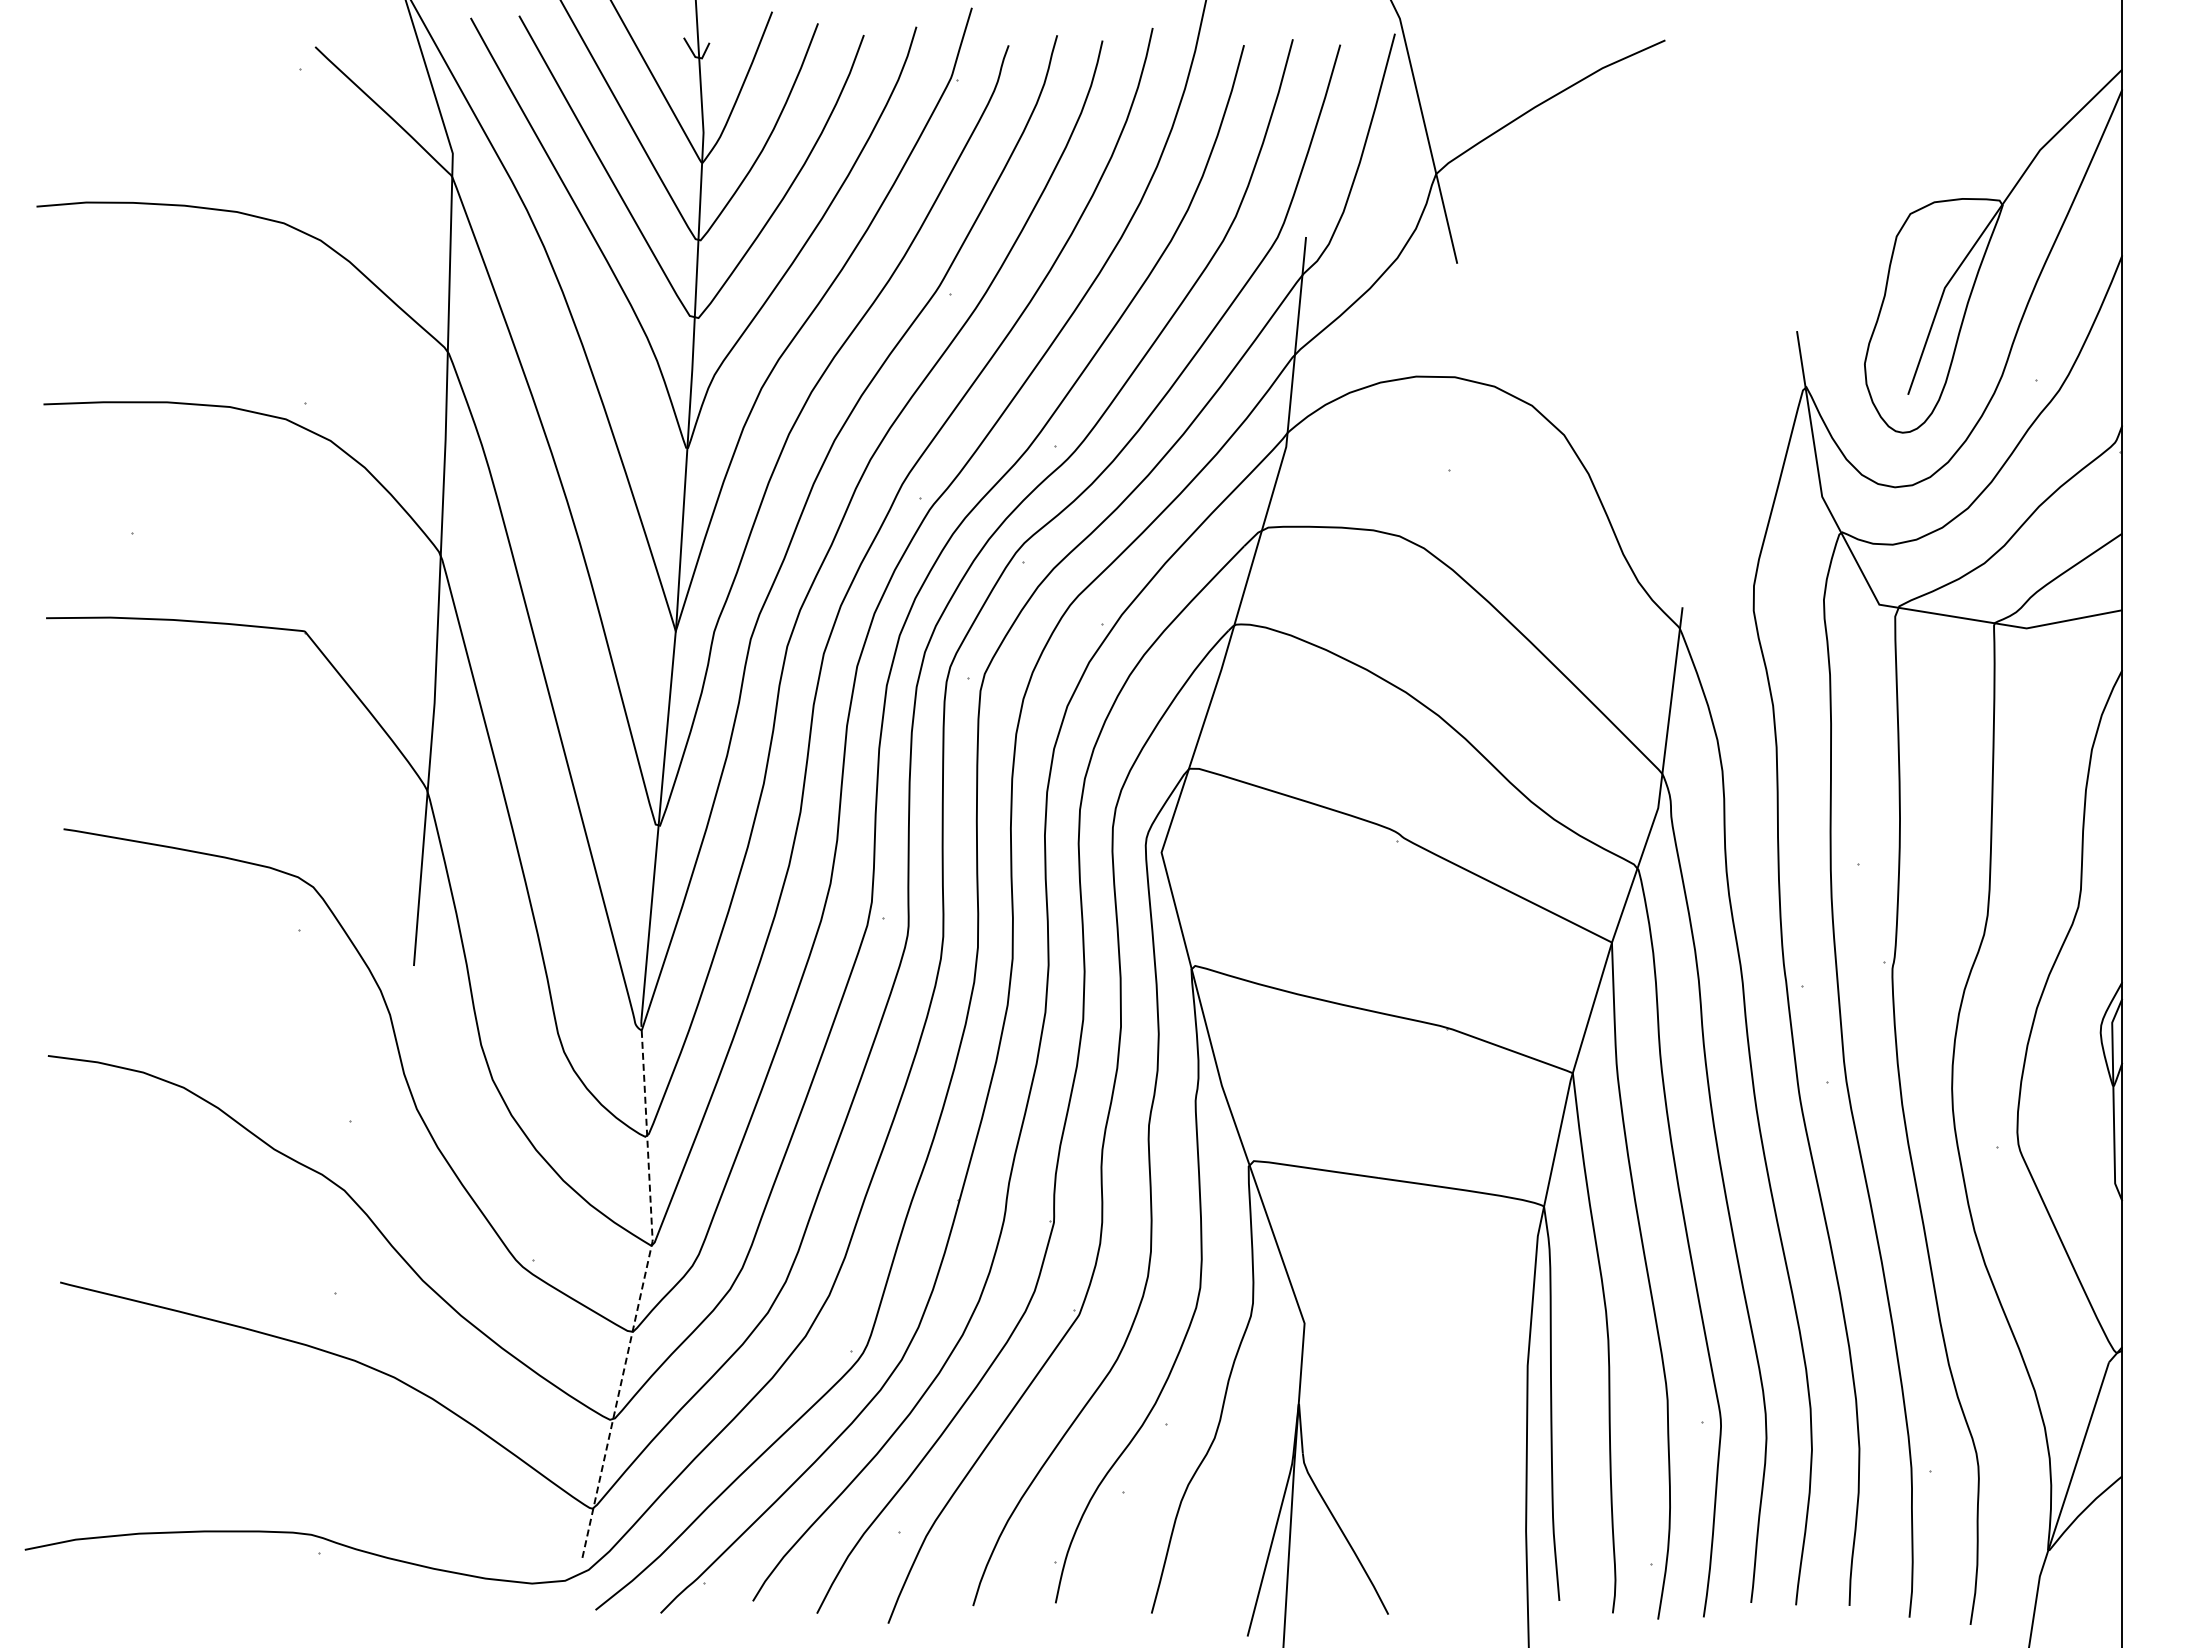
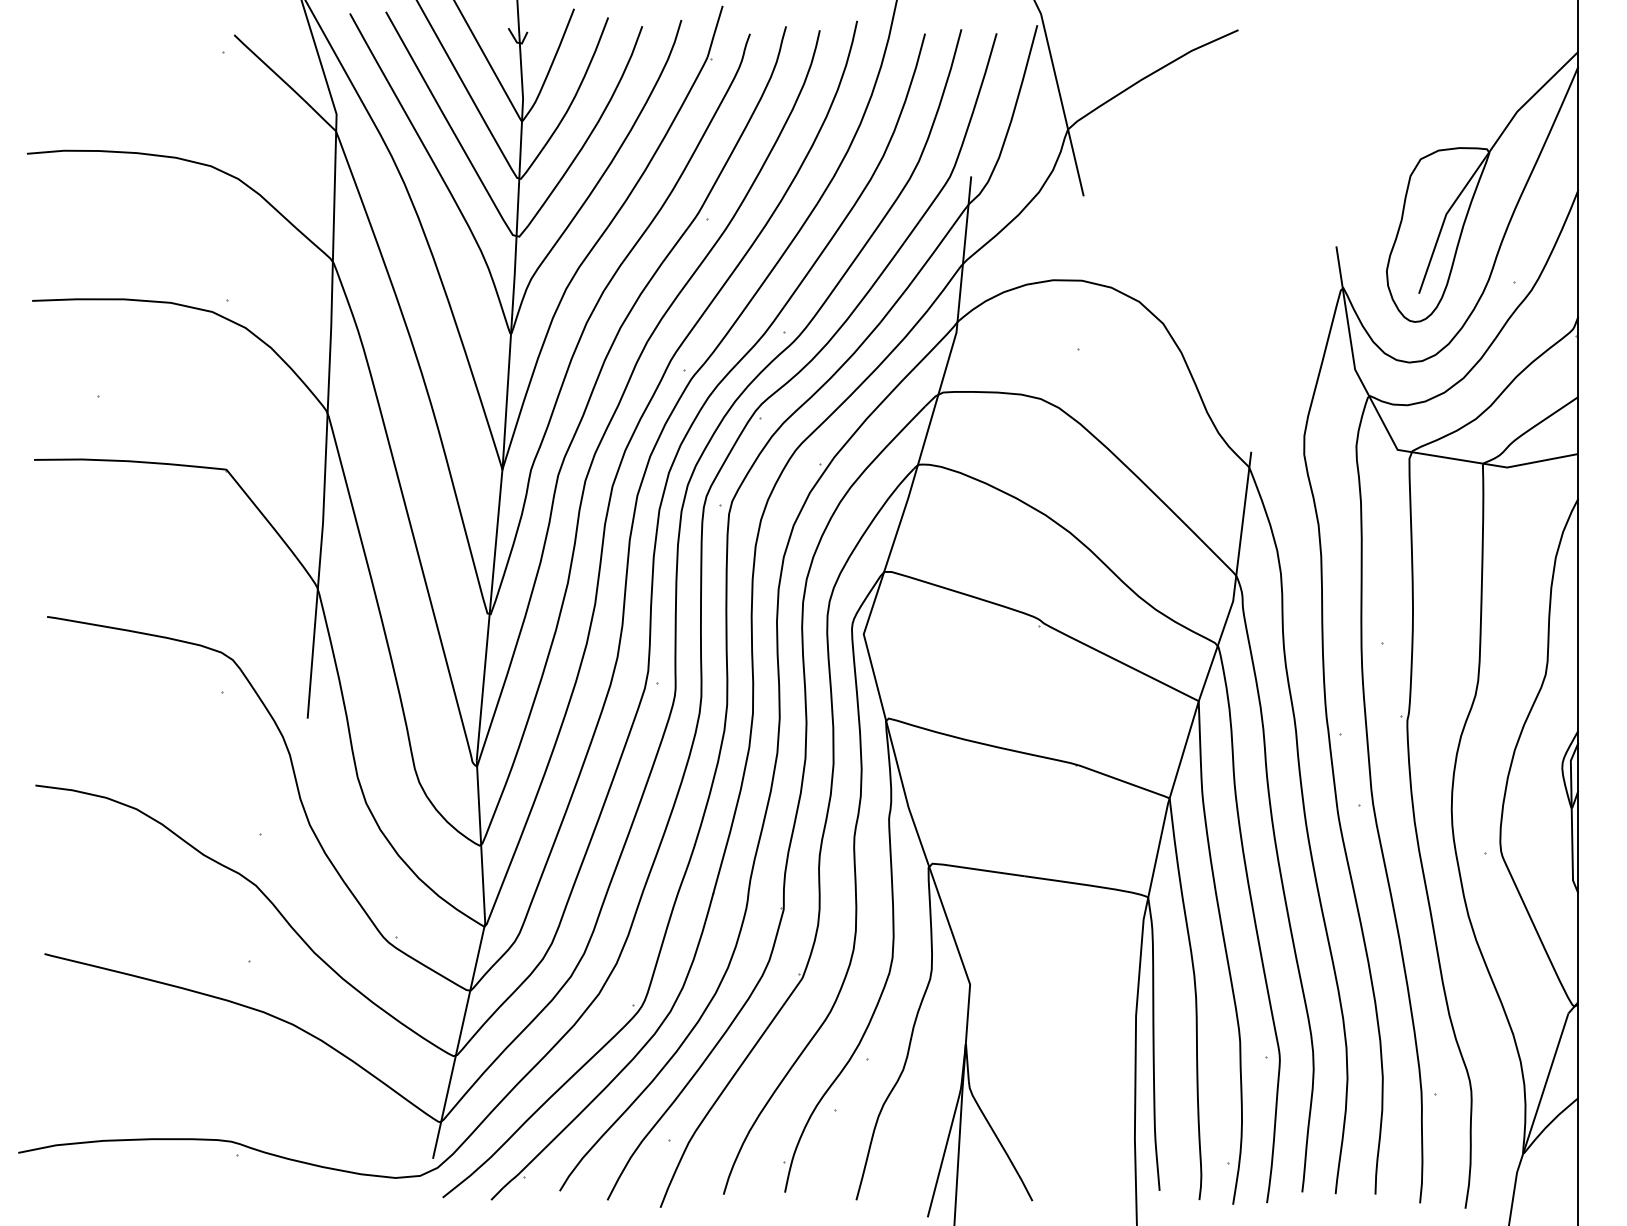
line: (641, 1291) -> (476, 960), dashed -> solid

